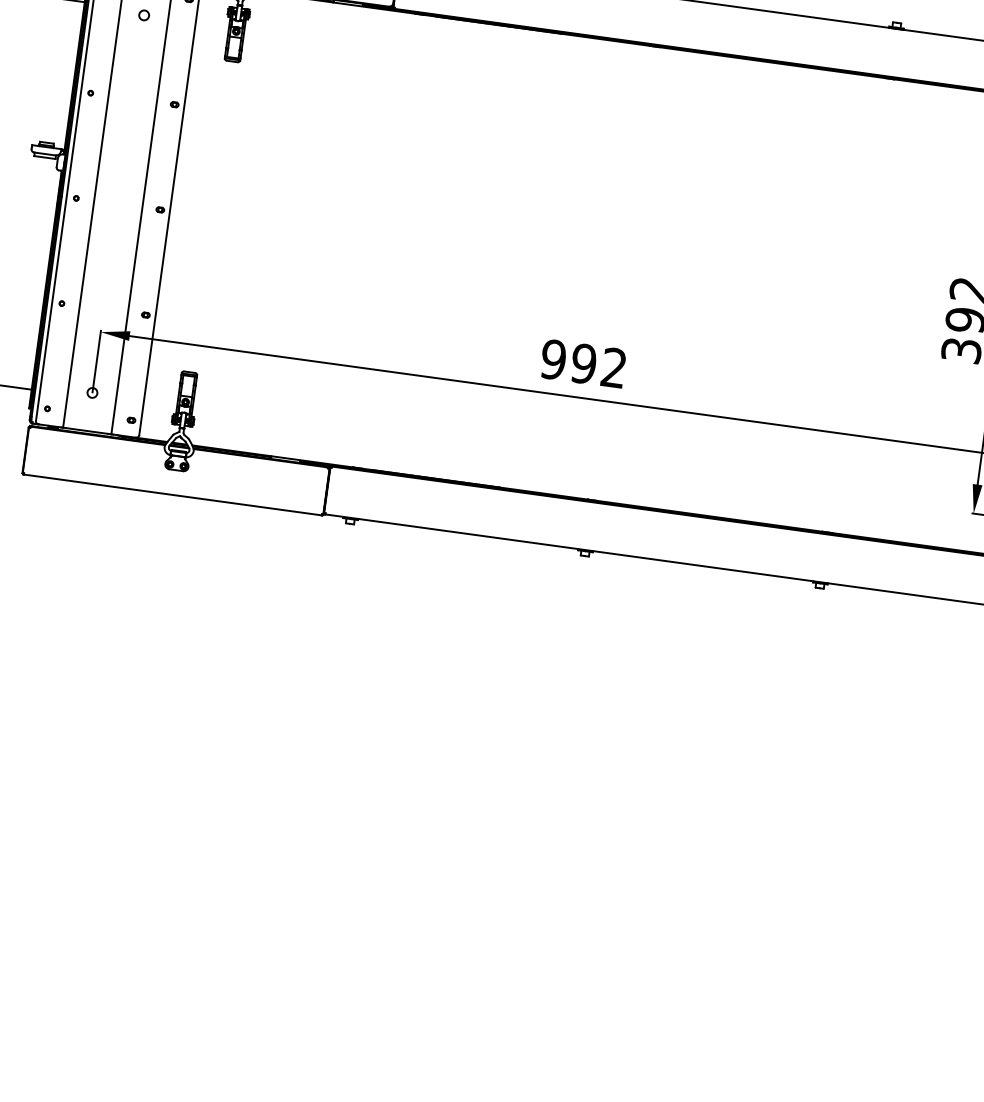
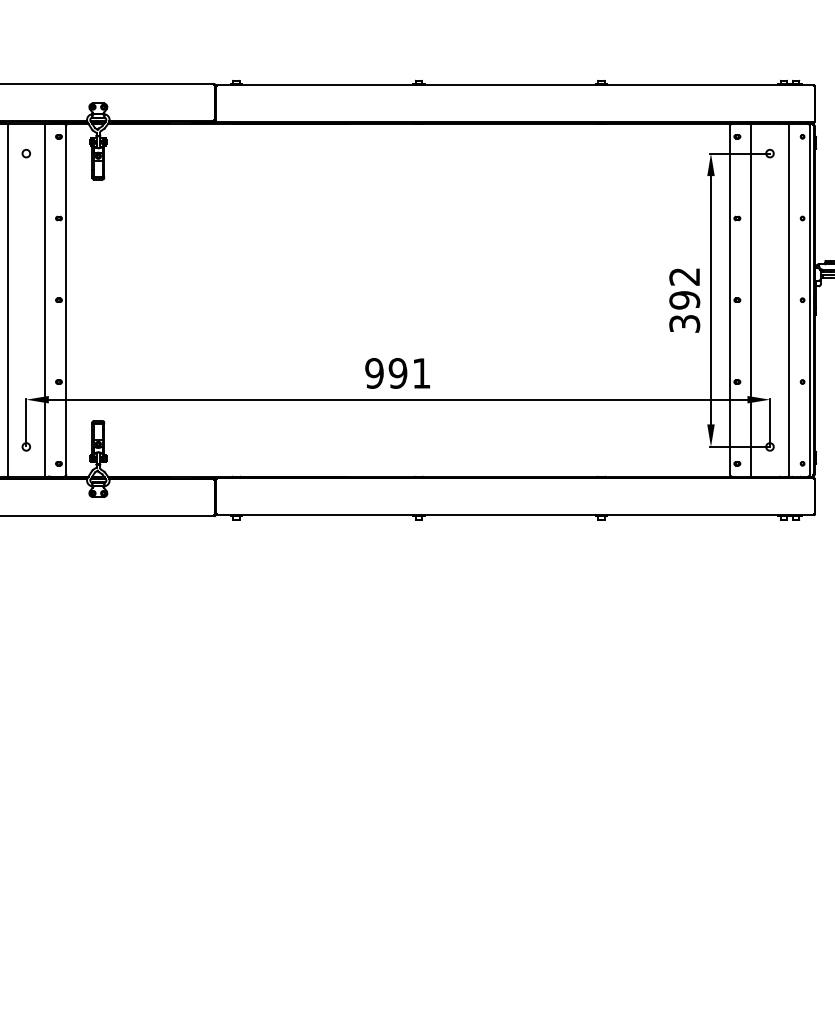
text: (613, 368) -> (421, 373), 992 -> 991

